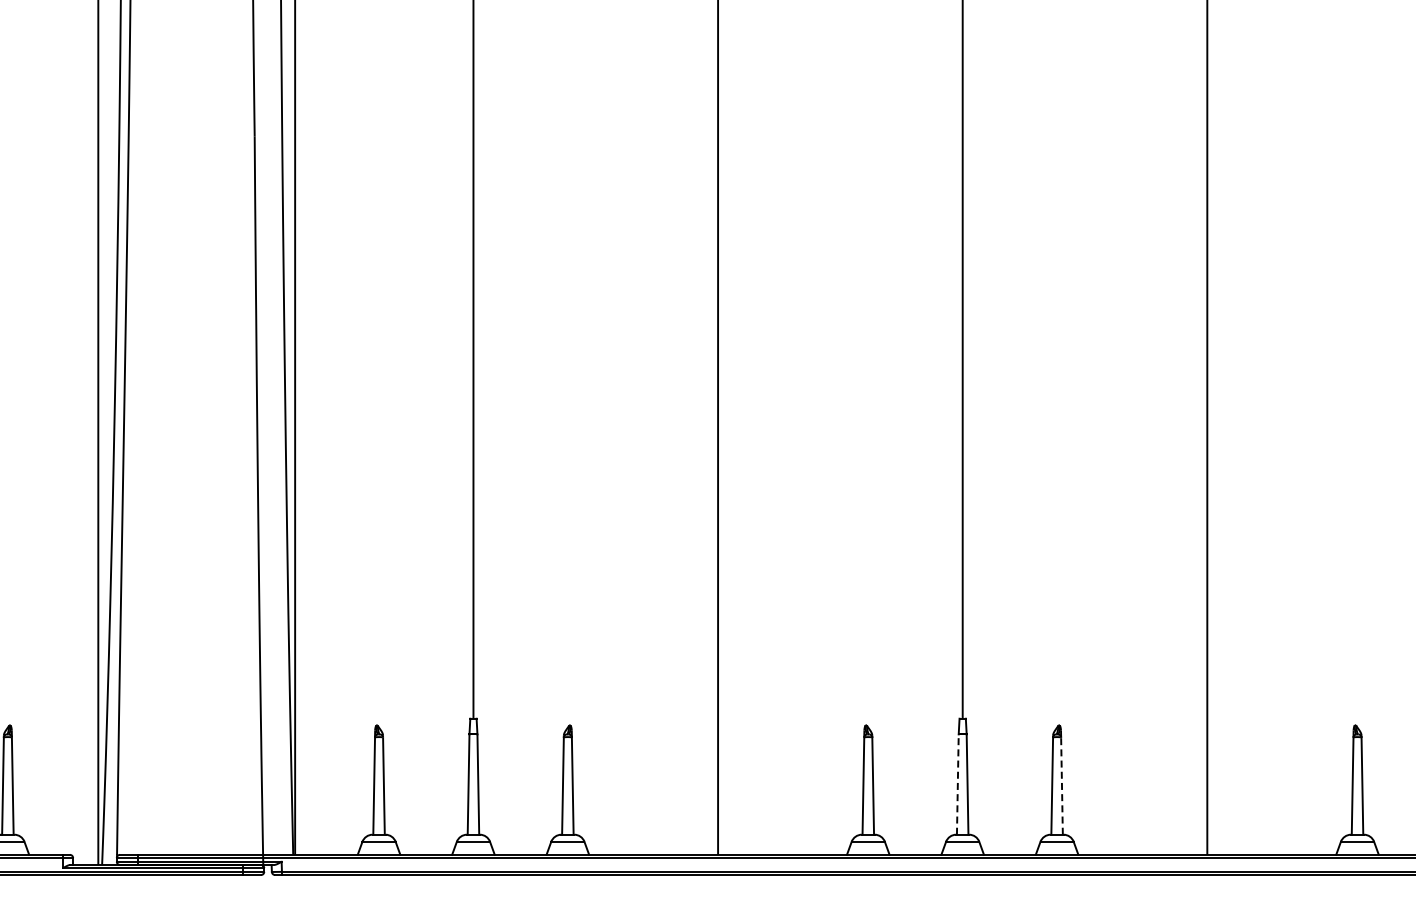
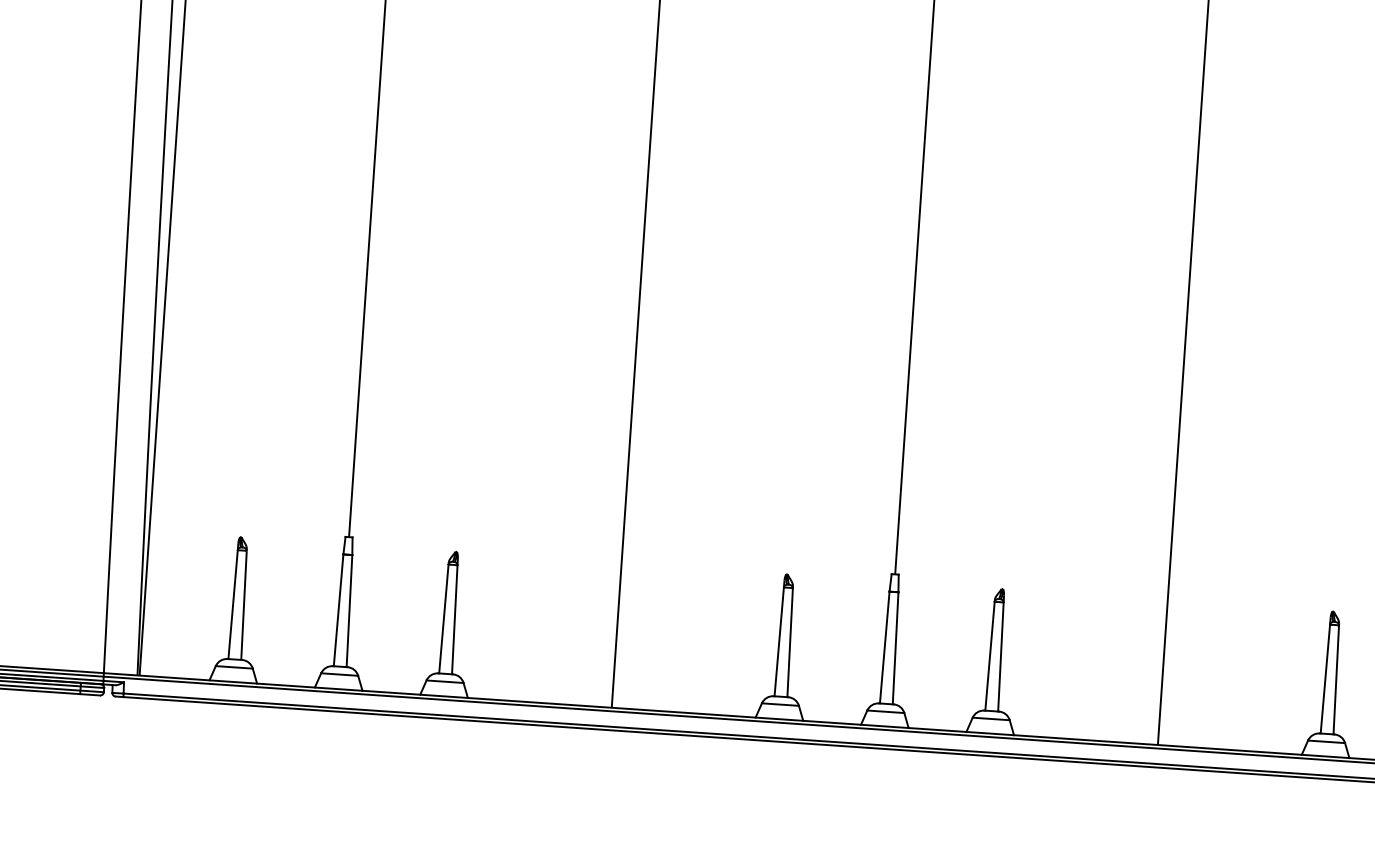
line: (957, 784) -> (884, 647), dashed -> solid
line: (1061, 786) -> (1000, 657), dashed -> solid

